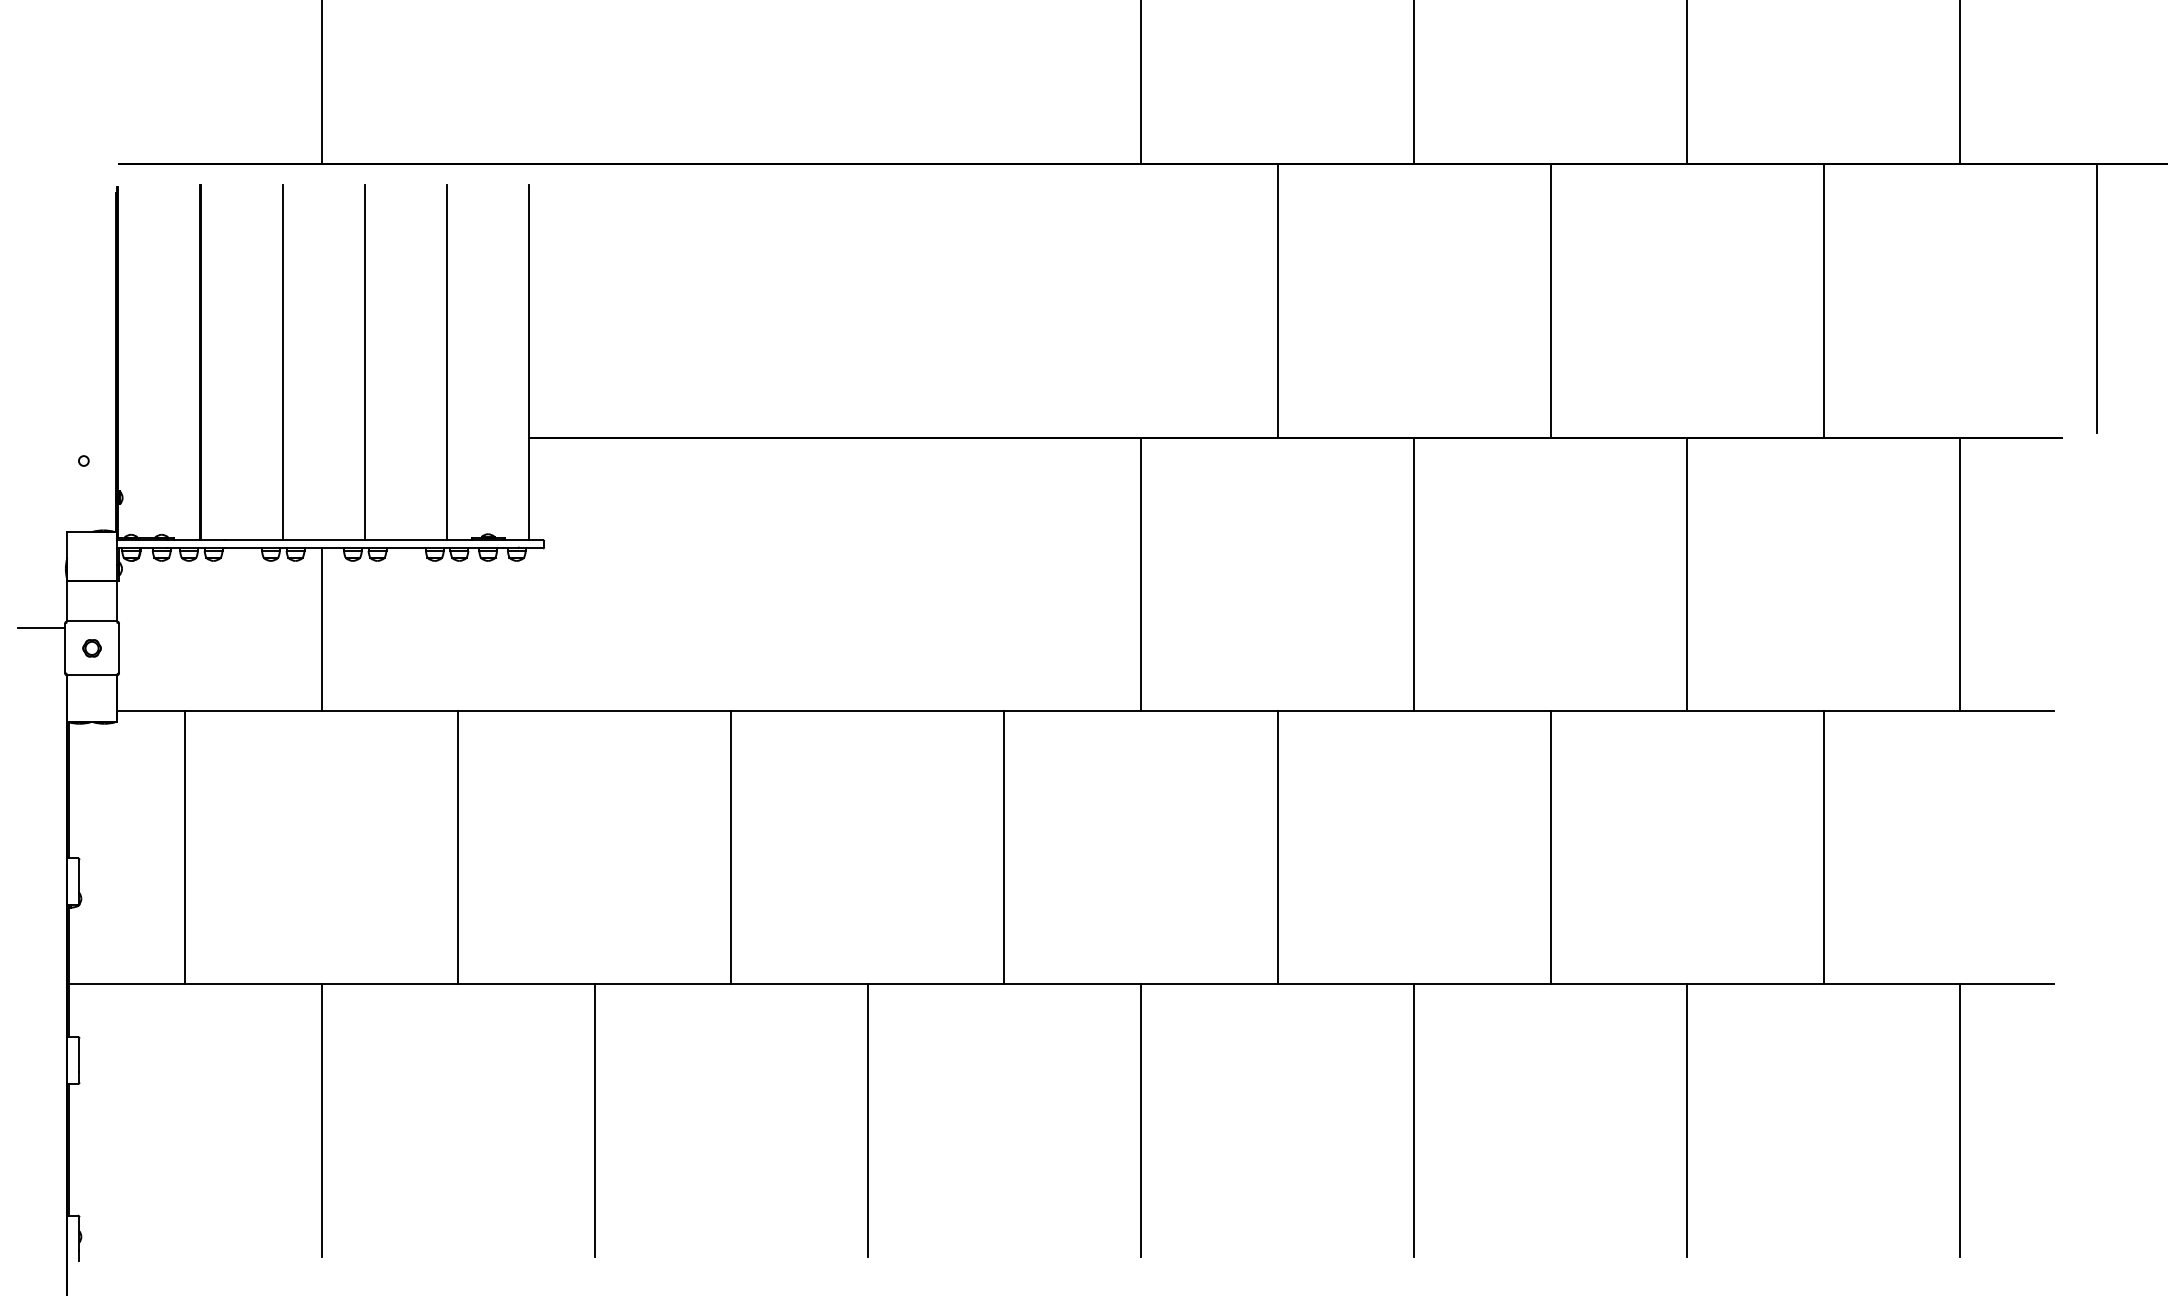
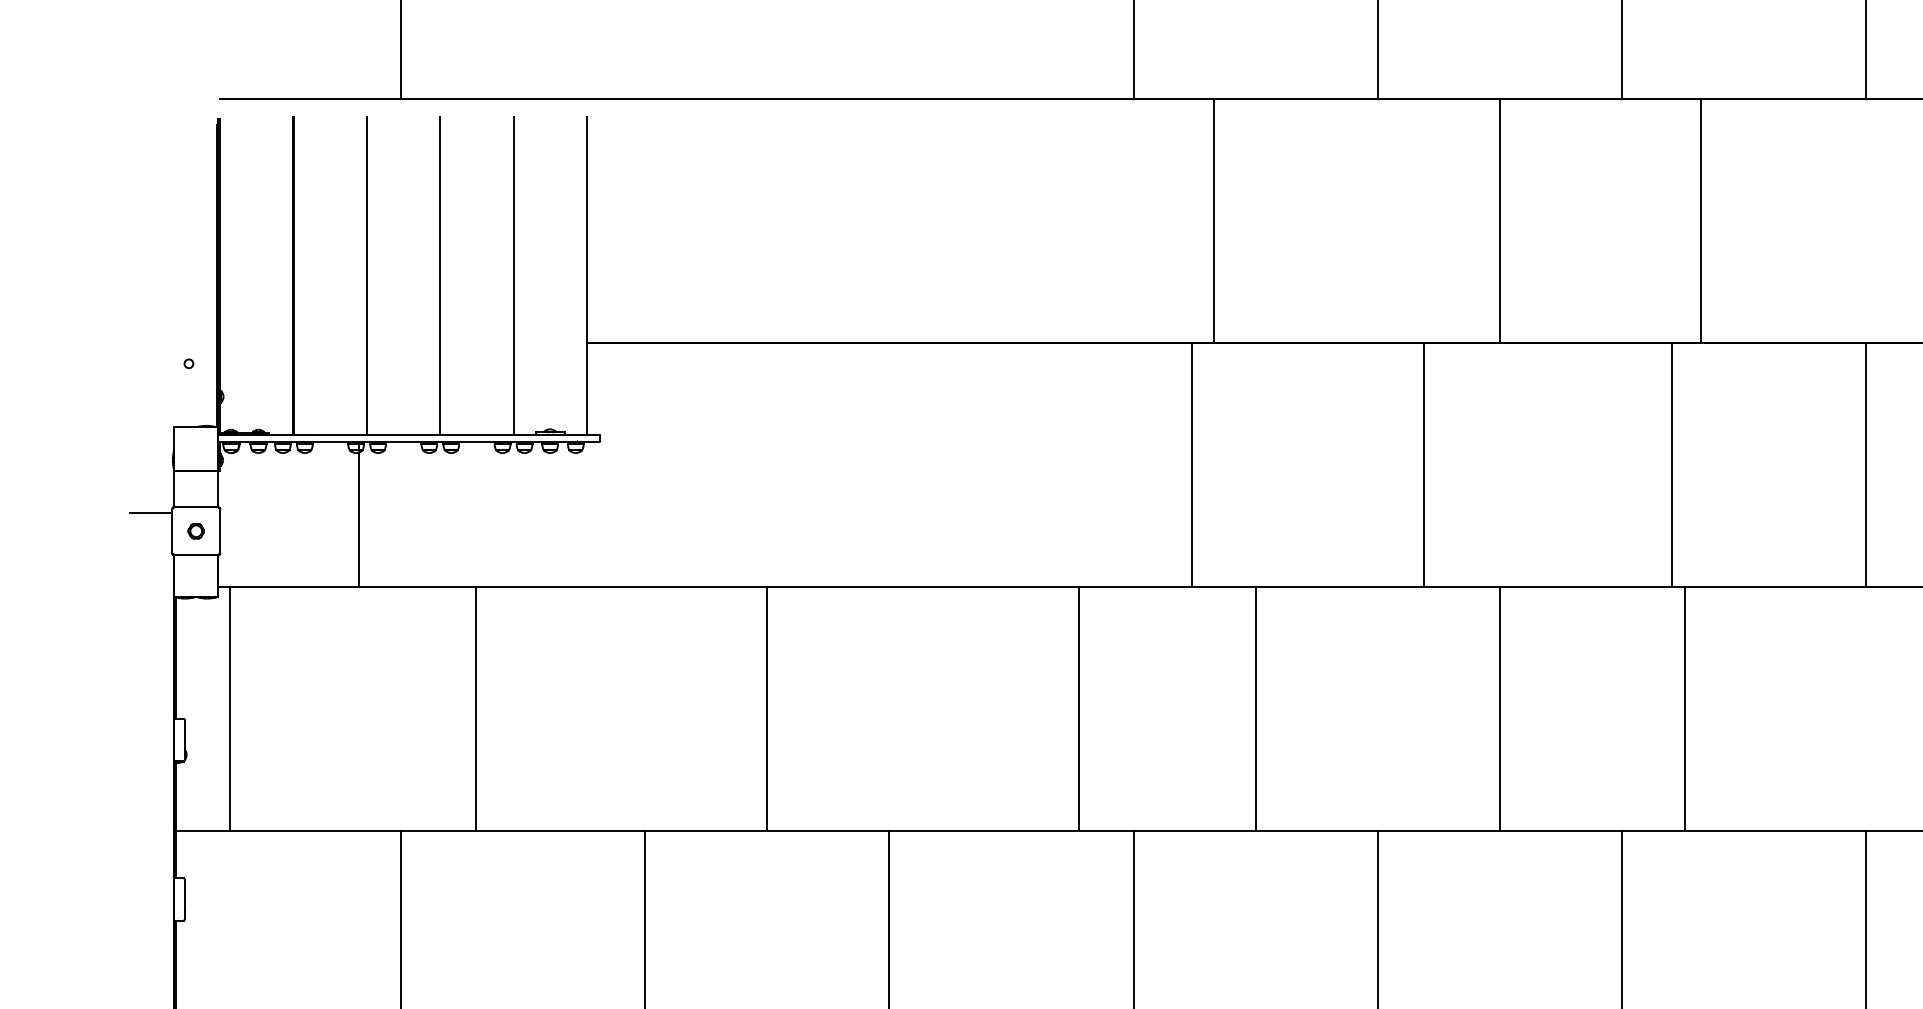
line: (1277, 300) -> (1214, 220), moved
line: (1823, 300) -> (1700, 220), moved
line: (1140, 573) -> (1191, 464), moved
line: (1414, 573) -> (1424, 464), moved
line: (1687, 573) -> (1671, 464), moved
line: (321, 629) -> (359, 514), moved
line: (184, 846) -> (229, 708), moved
line: (458, 846) -> (476, 708), moved
line: (1004, 846) -> (1079, 708), moved
line: (1823, 846) -> (1684, 708), moved

